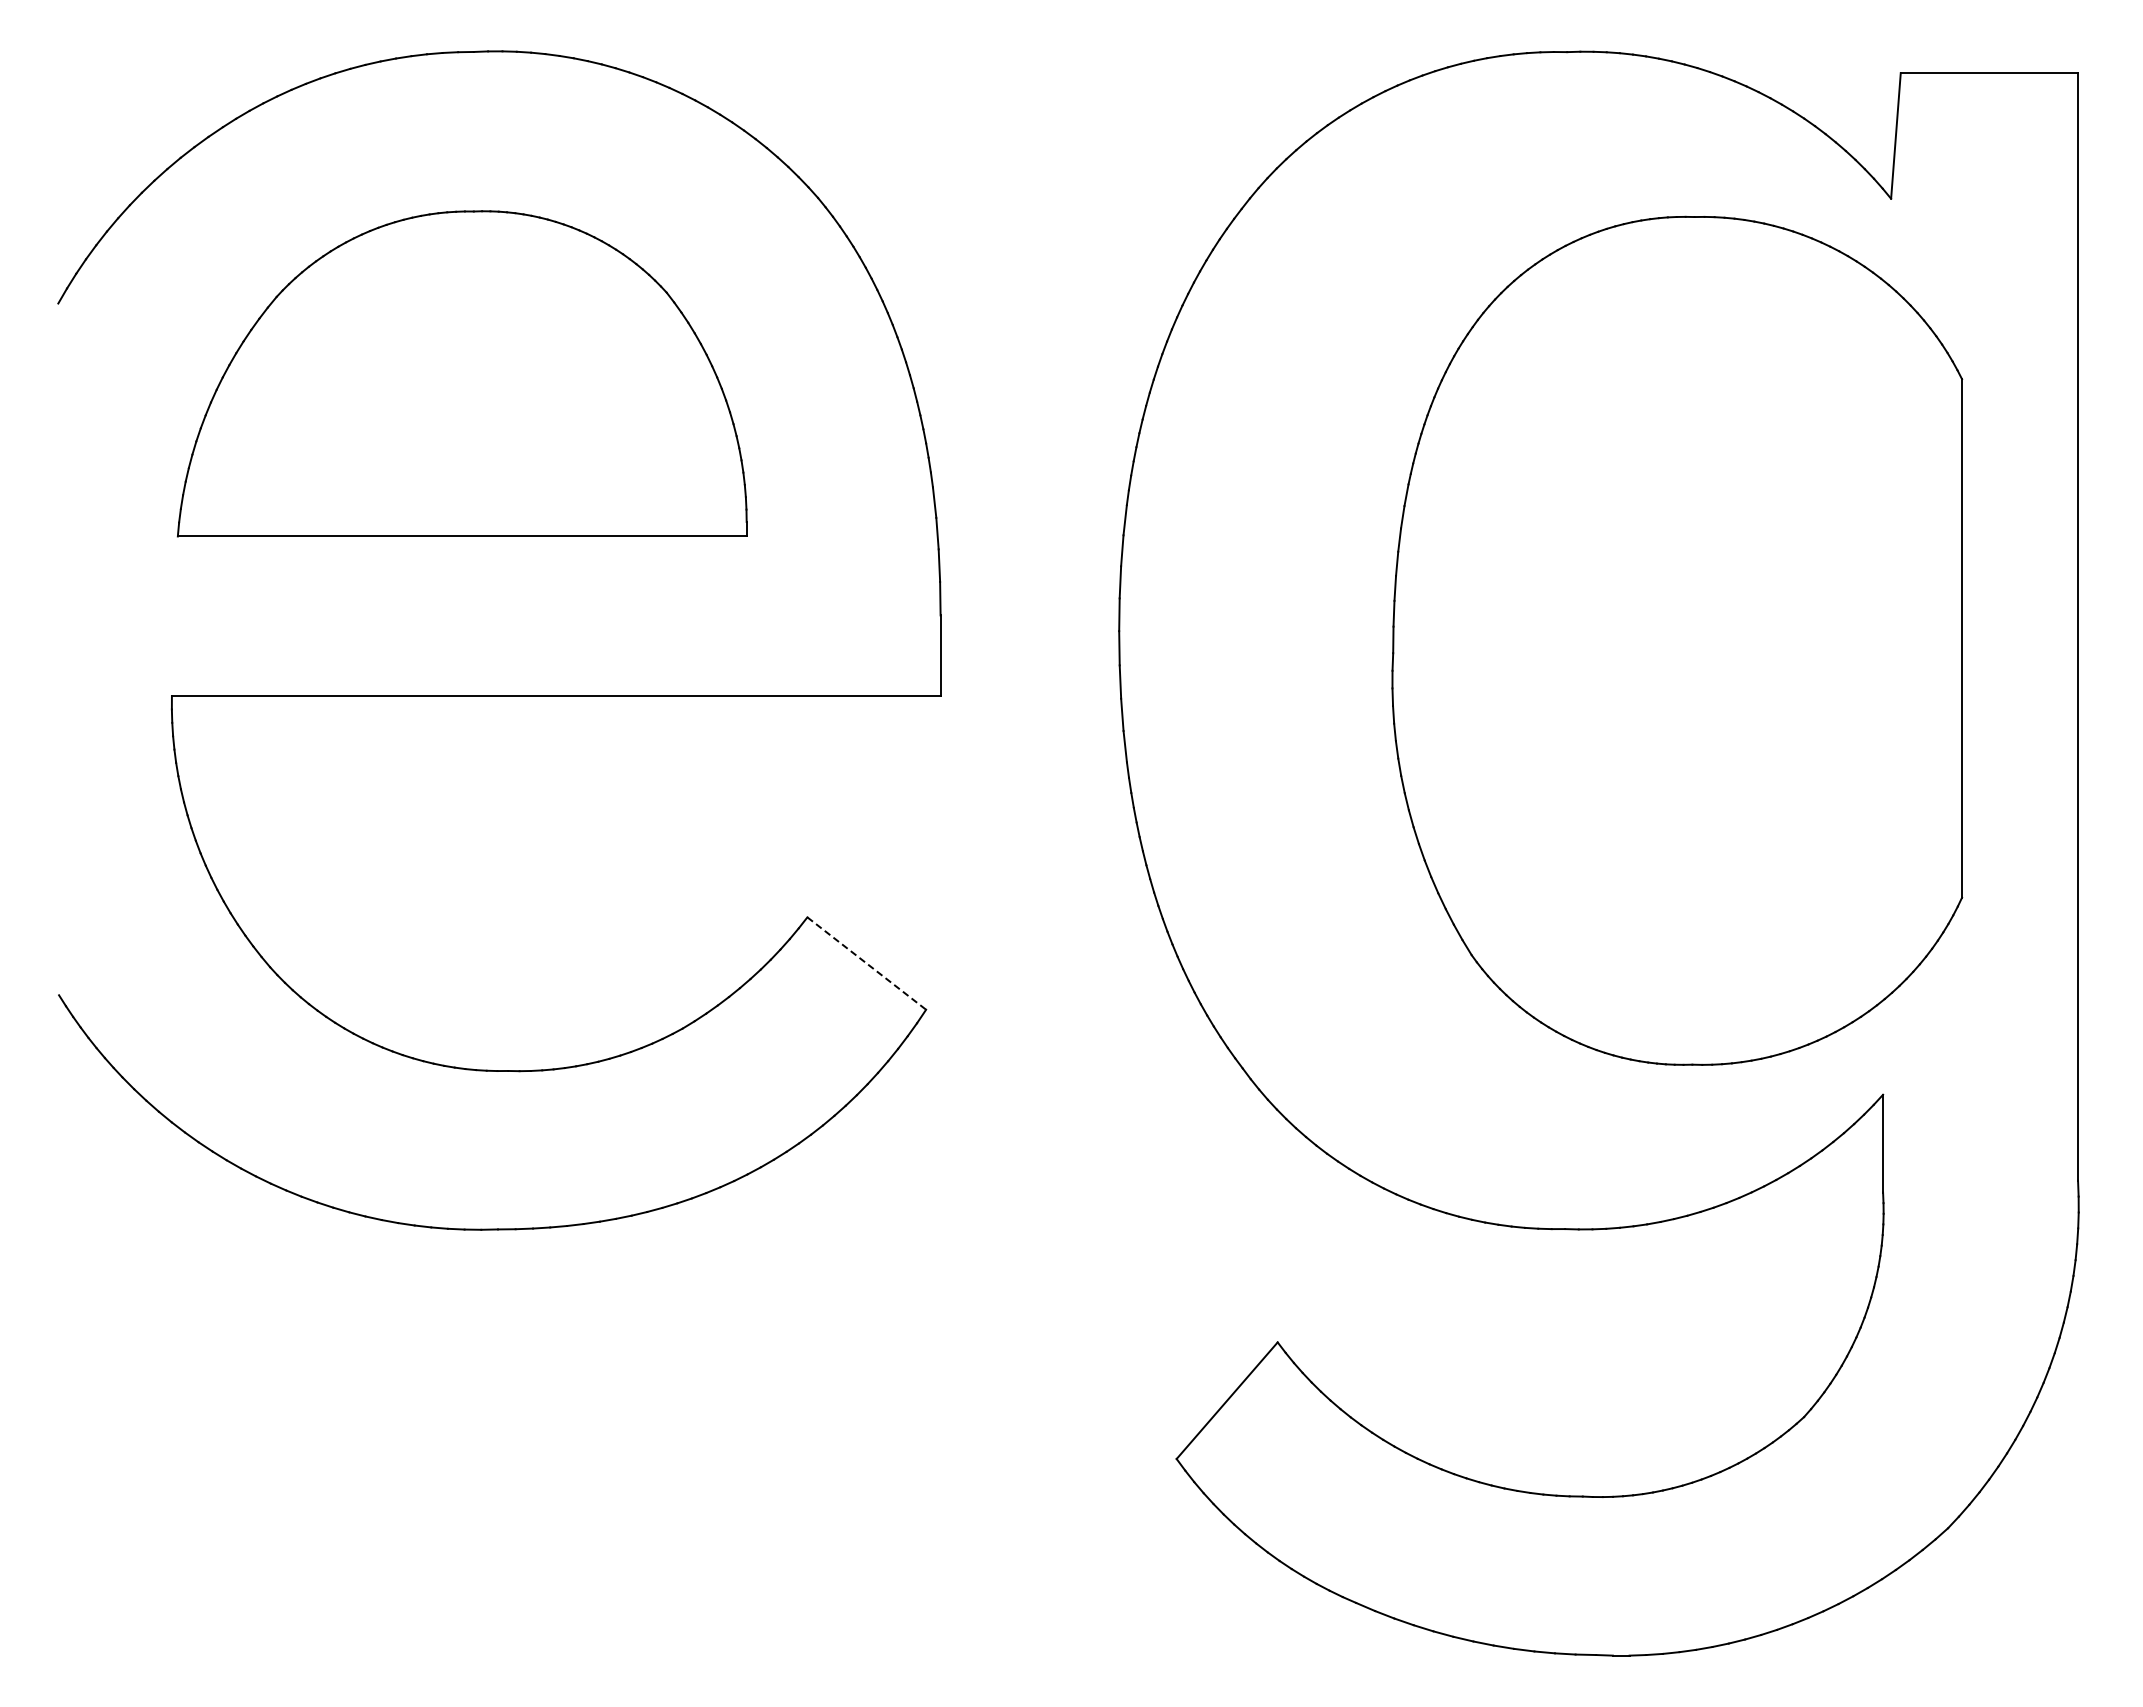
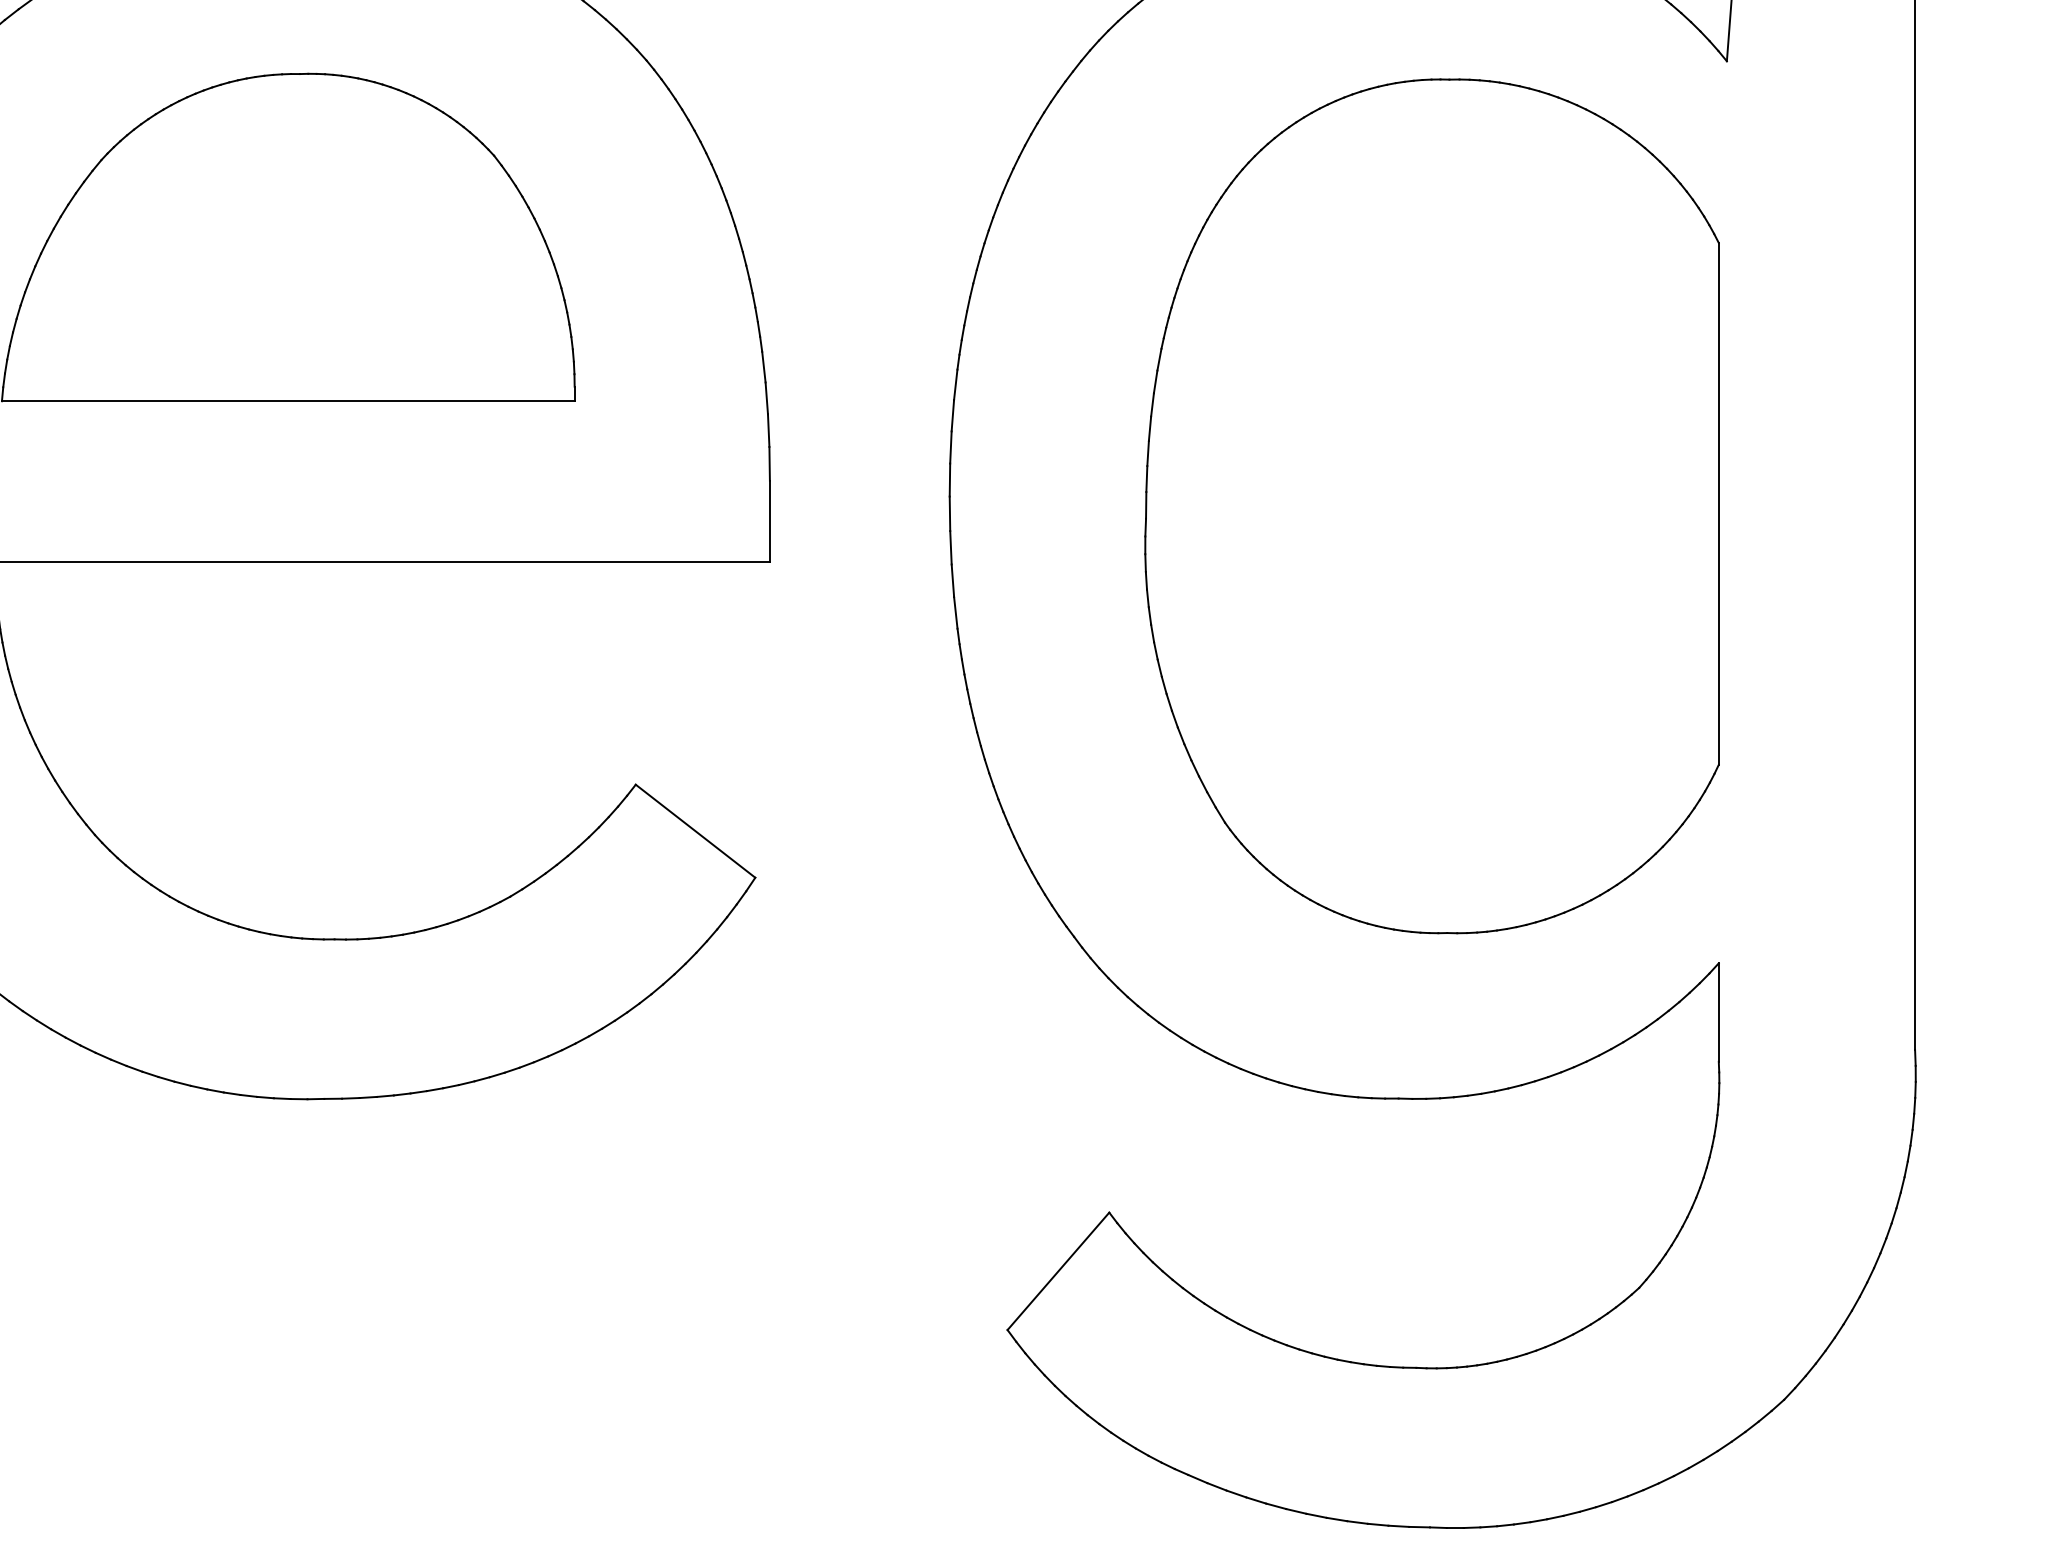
part: (1677, 640) -> (1432, 505), moved
line: (867, 963) -> (696, 831), dashed -> solid

